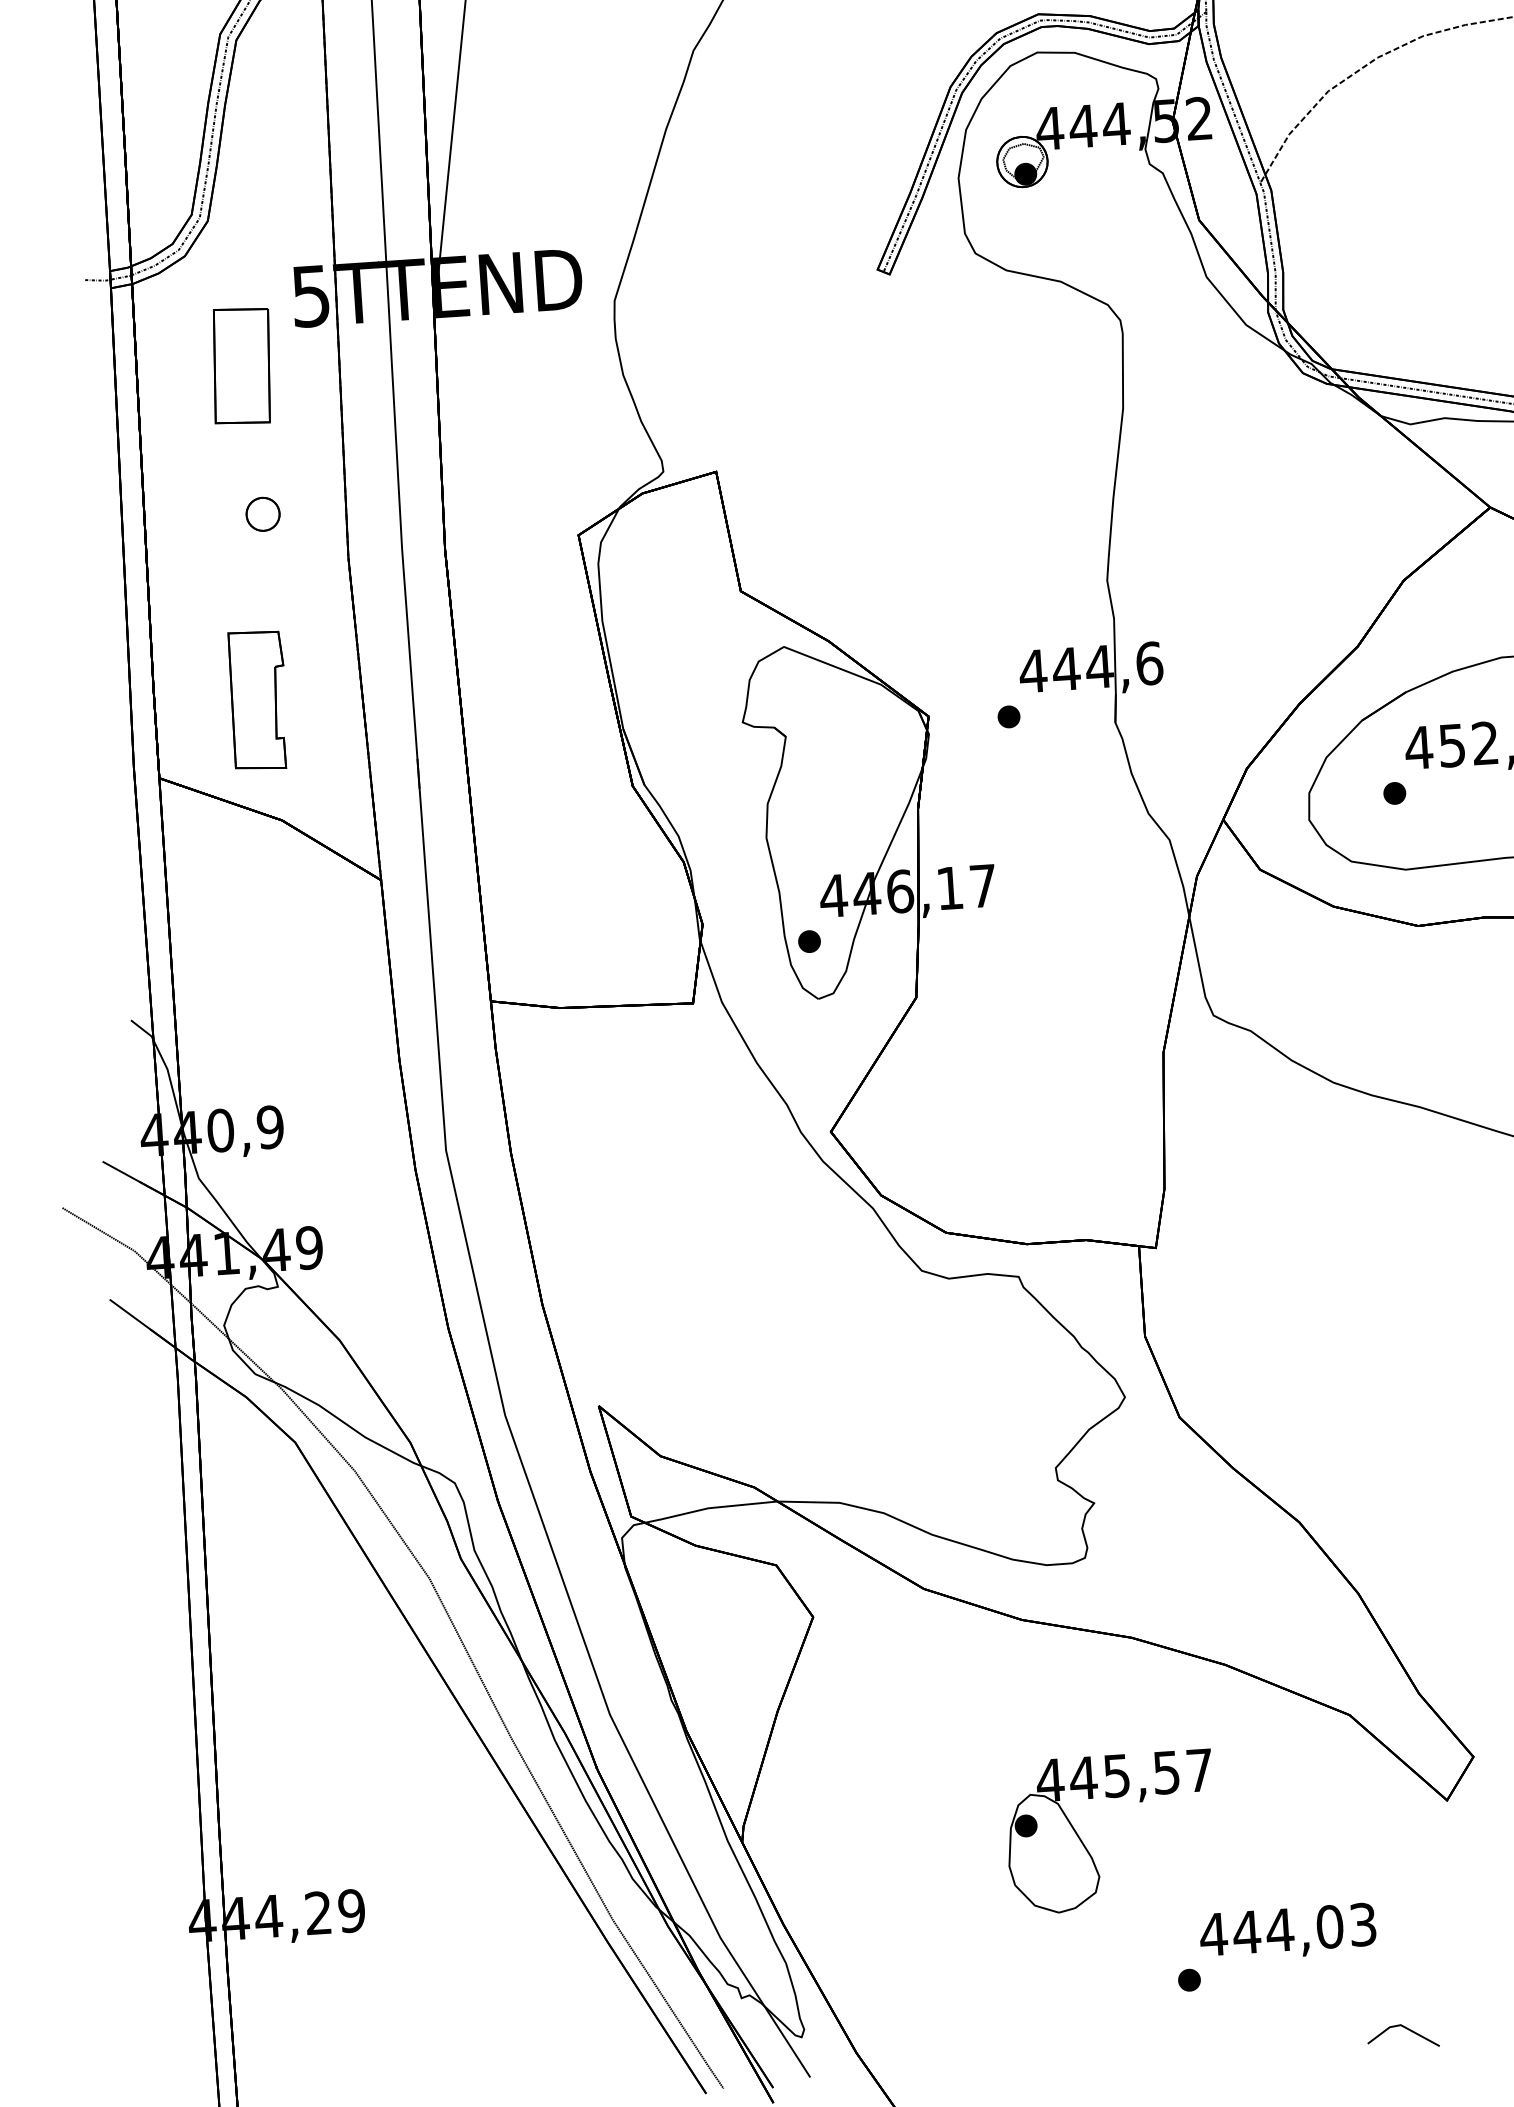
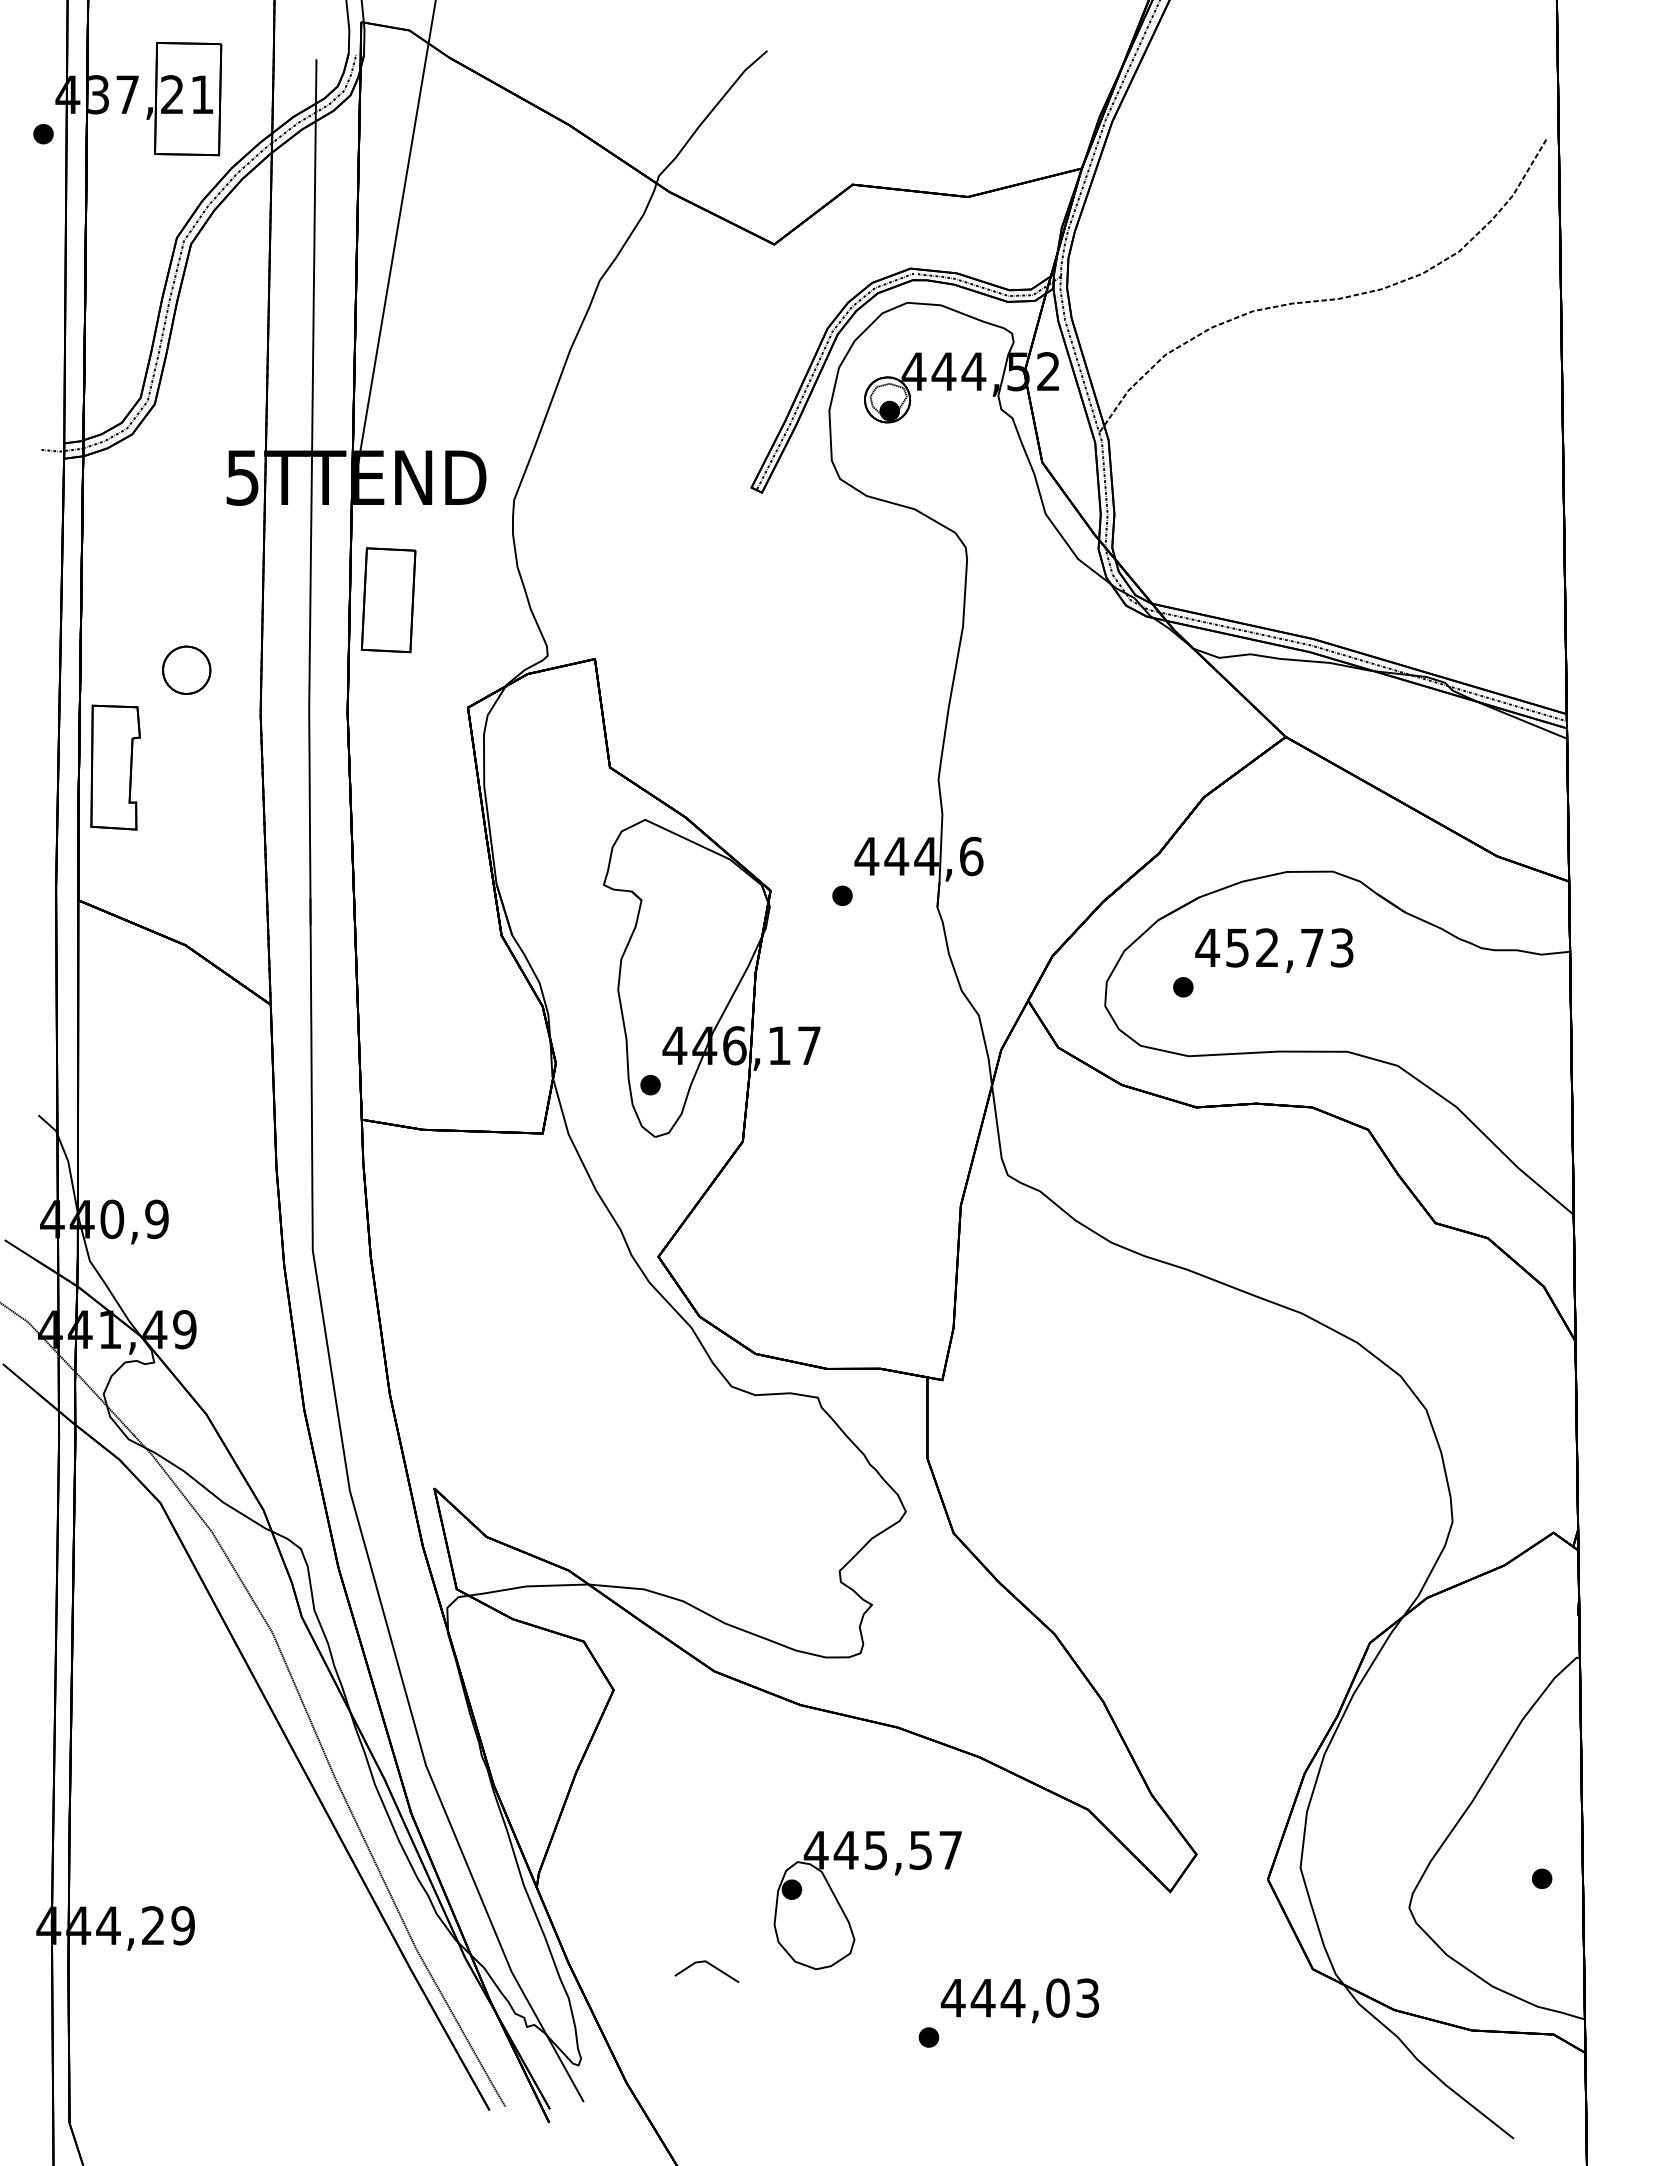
part: (241, 366) -> (388, 600), moved
part: (262, 513) -> (186, 669), size x1.6
part: (258, 700) -> (115, 767), moved
line: (1407, 2030) -> (711, 1966), moved

